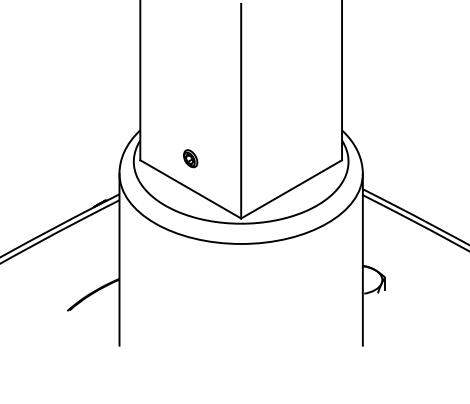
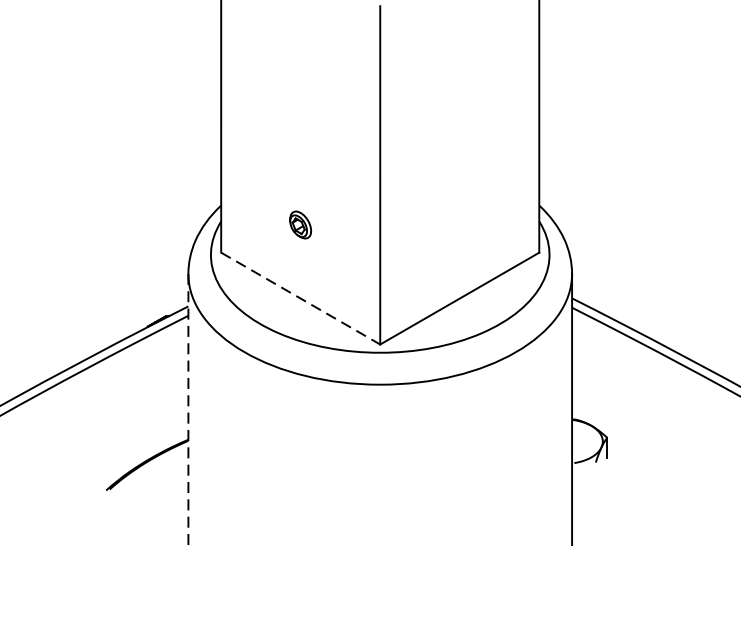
part: (190, 158) -> (300, 224), moved
line: (191, 189) -> (301, 298), solid -> dashed
line: (119, 259) -> (188, 409), solid -> dashed

